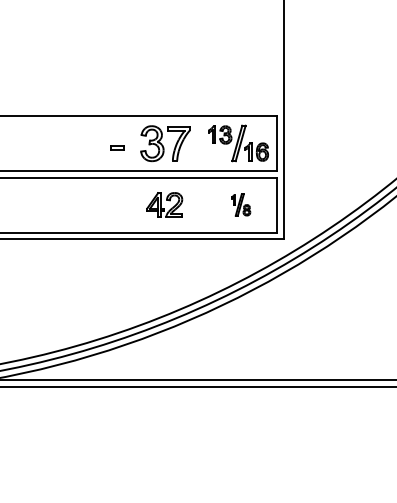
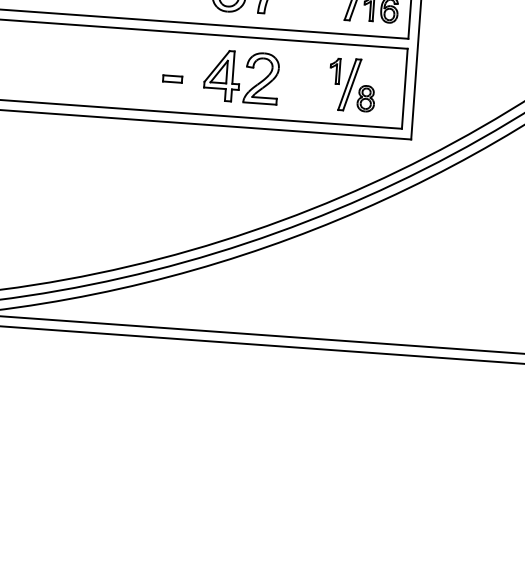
part: (164, 204) -> (241, 76), size x1.43
part: (240, 204) -> (351, 84), size x1.67
part: (117, 209) -> (172, 78), added

